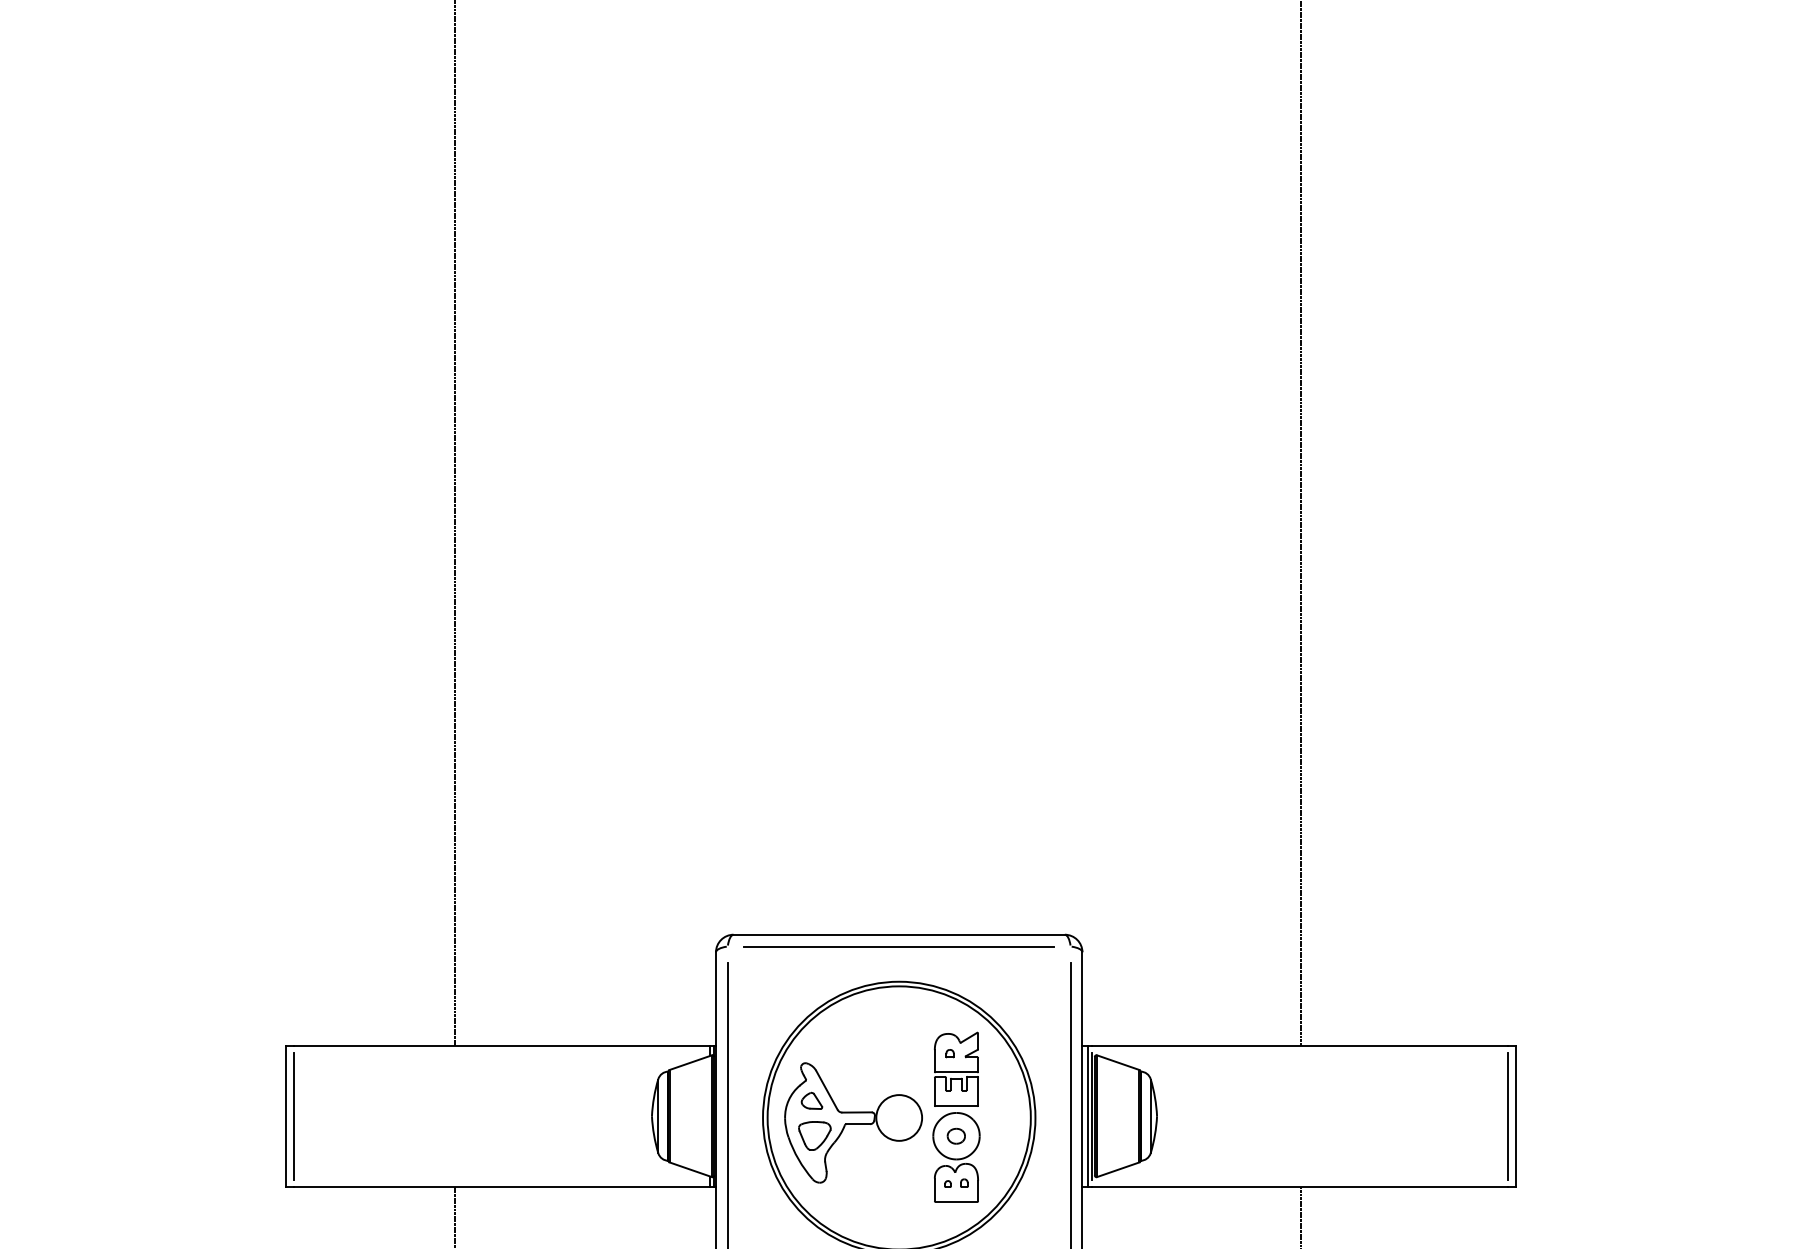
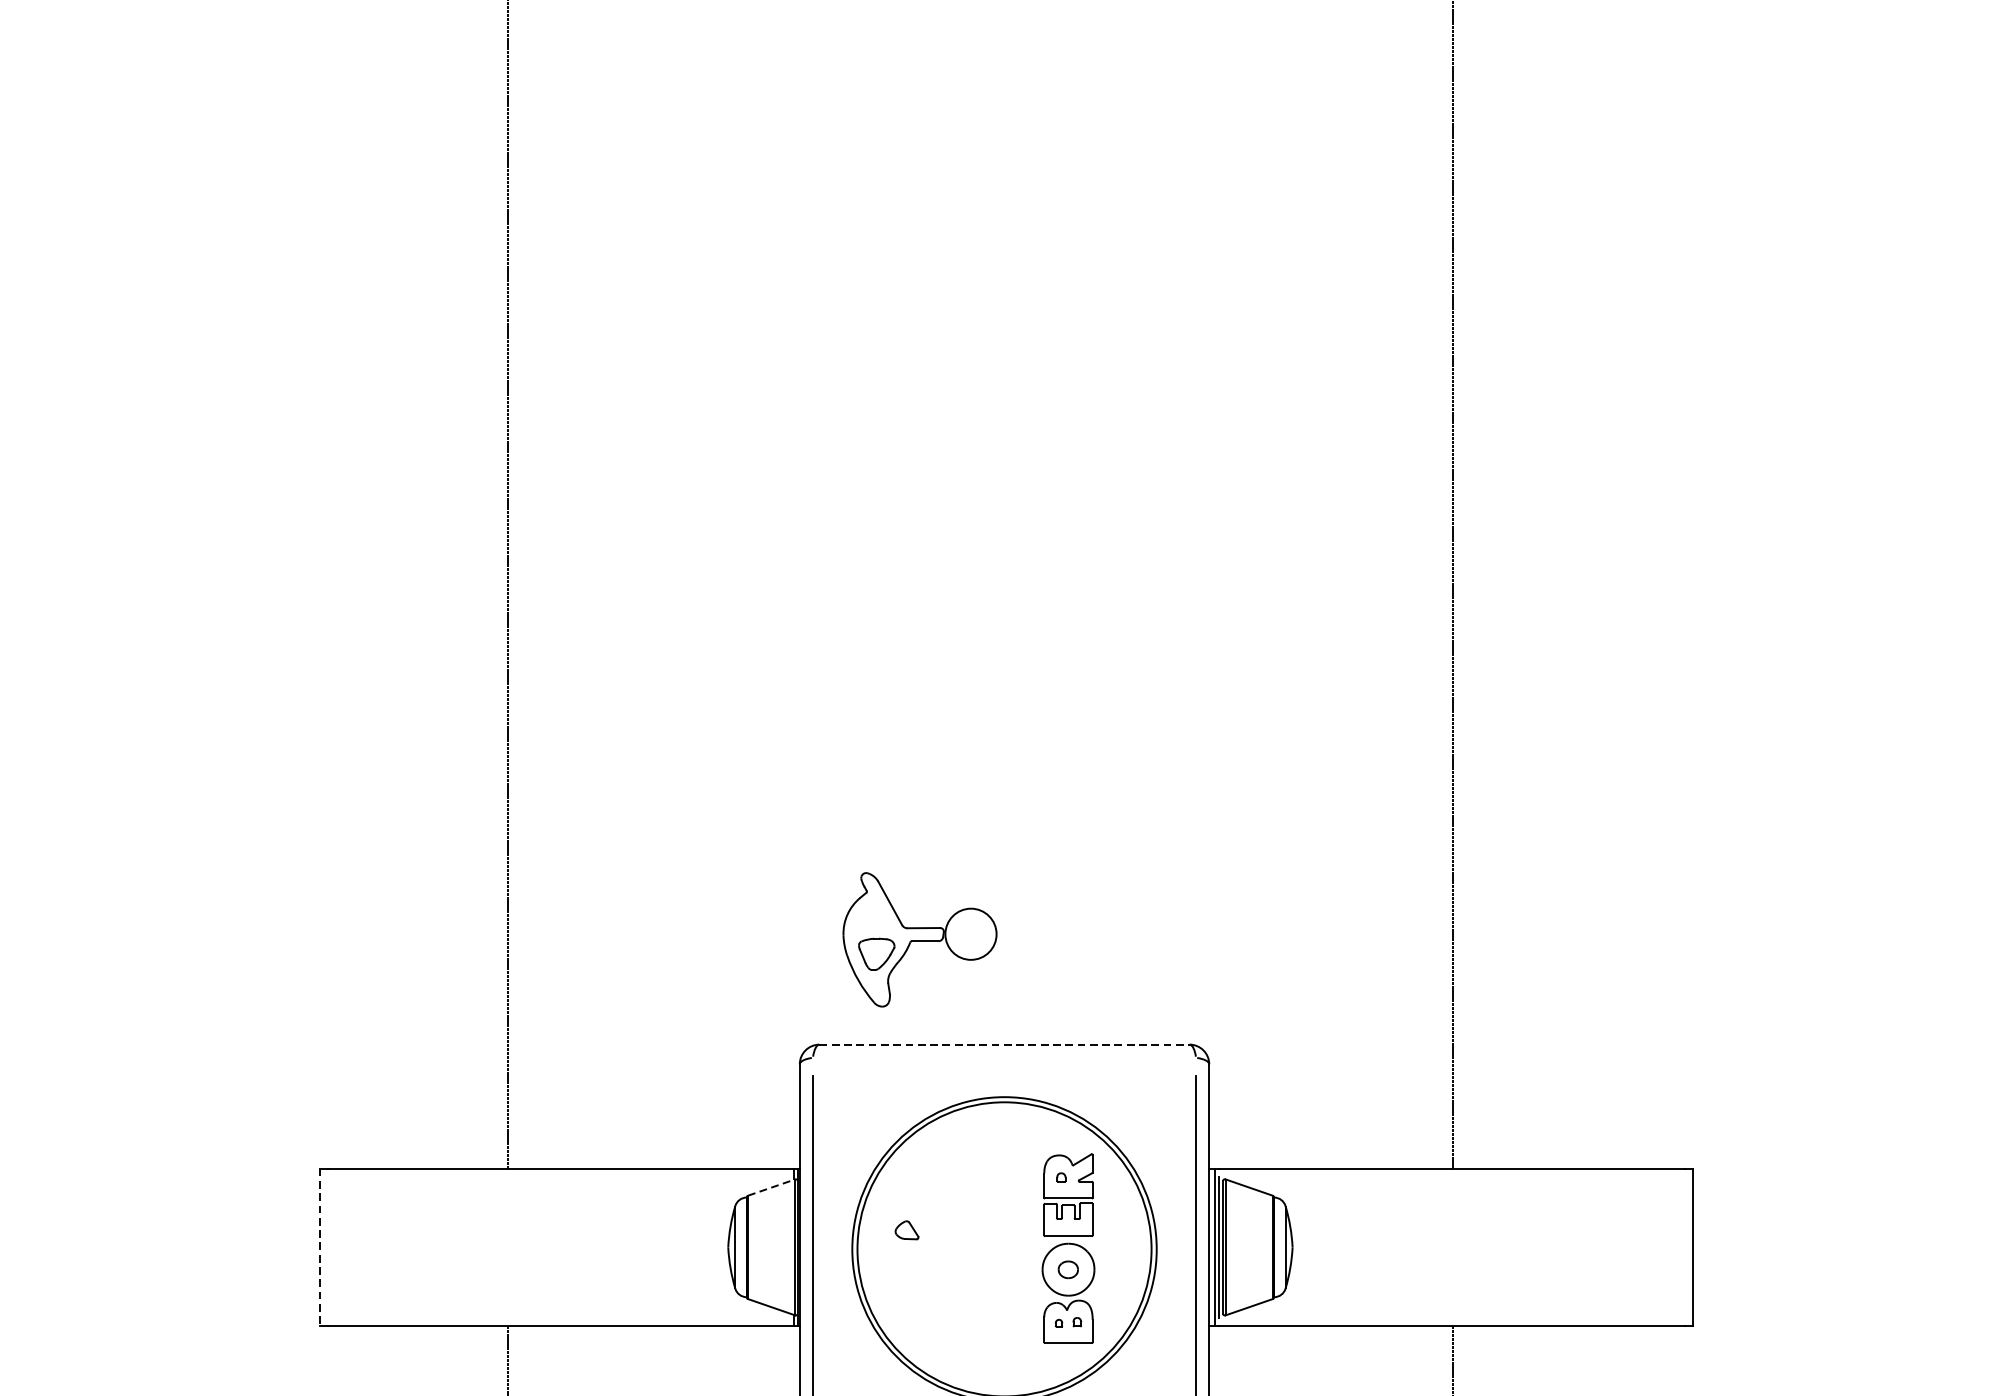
line: (899, 934) -> (1004, 1044), solid -> dashed
line: (899, 946) -> (1004, 1057), removed
line: (691, 1062) -> (772, 1187), solid -> dashed
line: (293, 1115) -> (327, 1246), removed
line: (1508, 1115) -> (1685, 1246), removed
line: (286, 1116) -> (319, 1247), solid -> dashed
part: (853, 1122) -> (919, 939), moved

